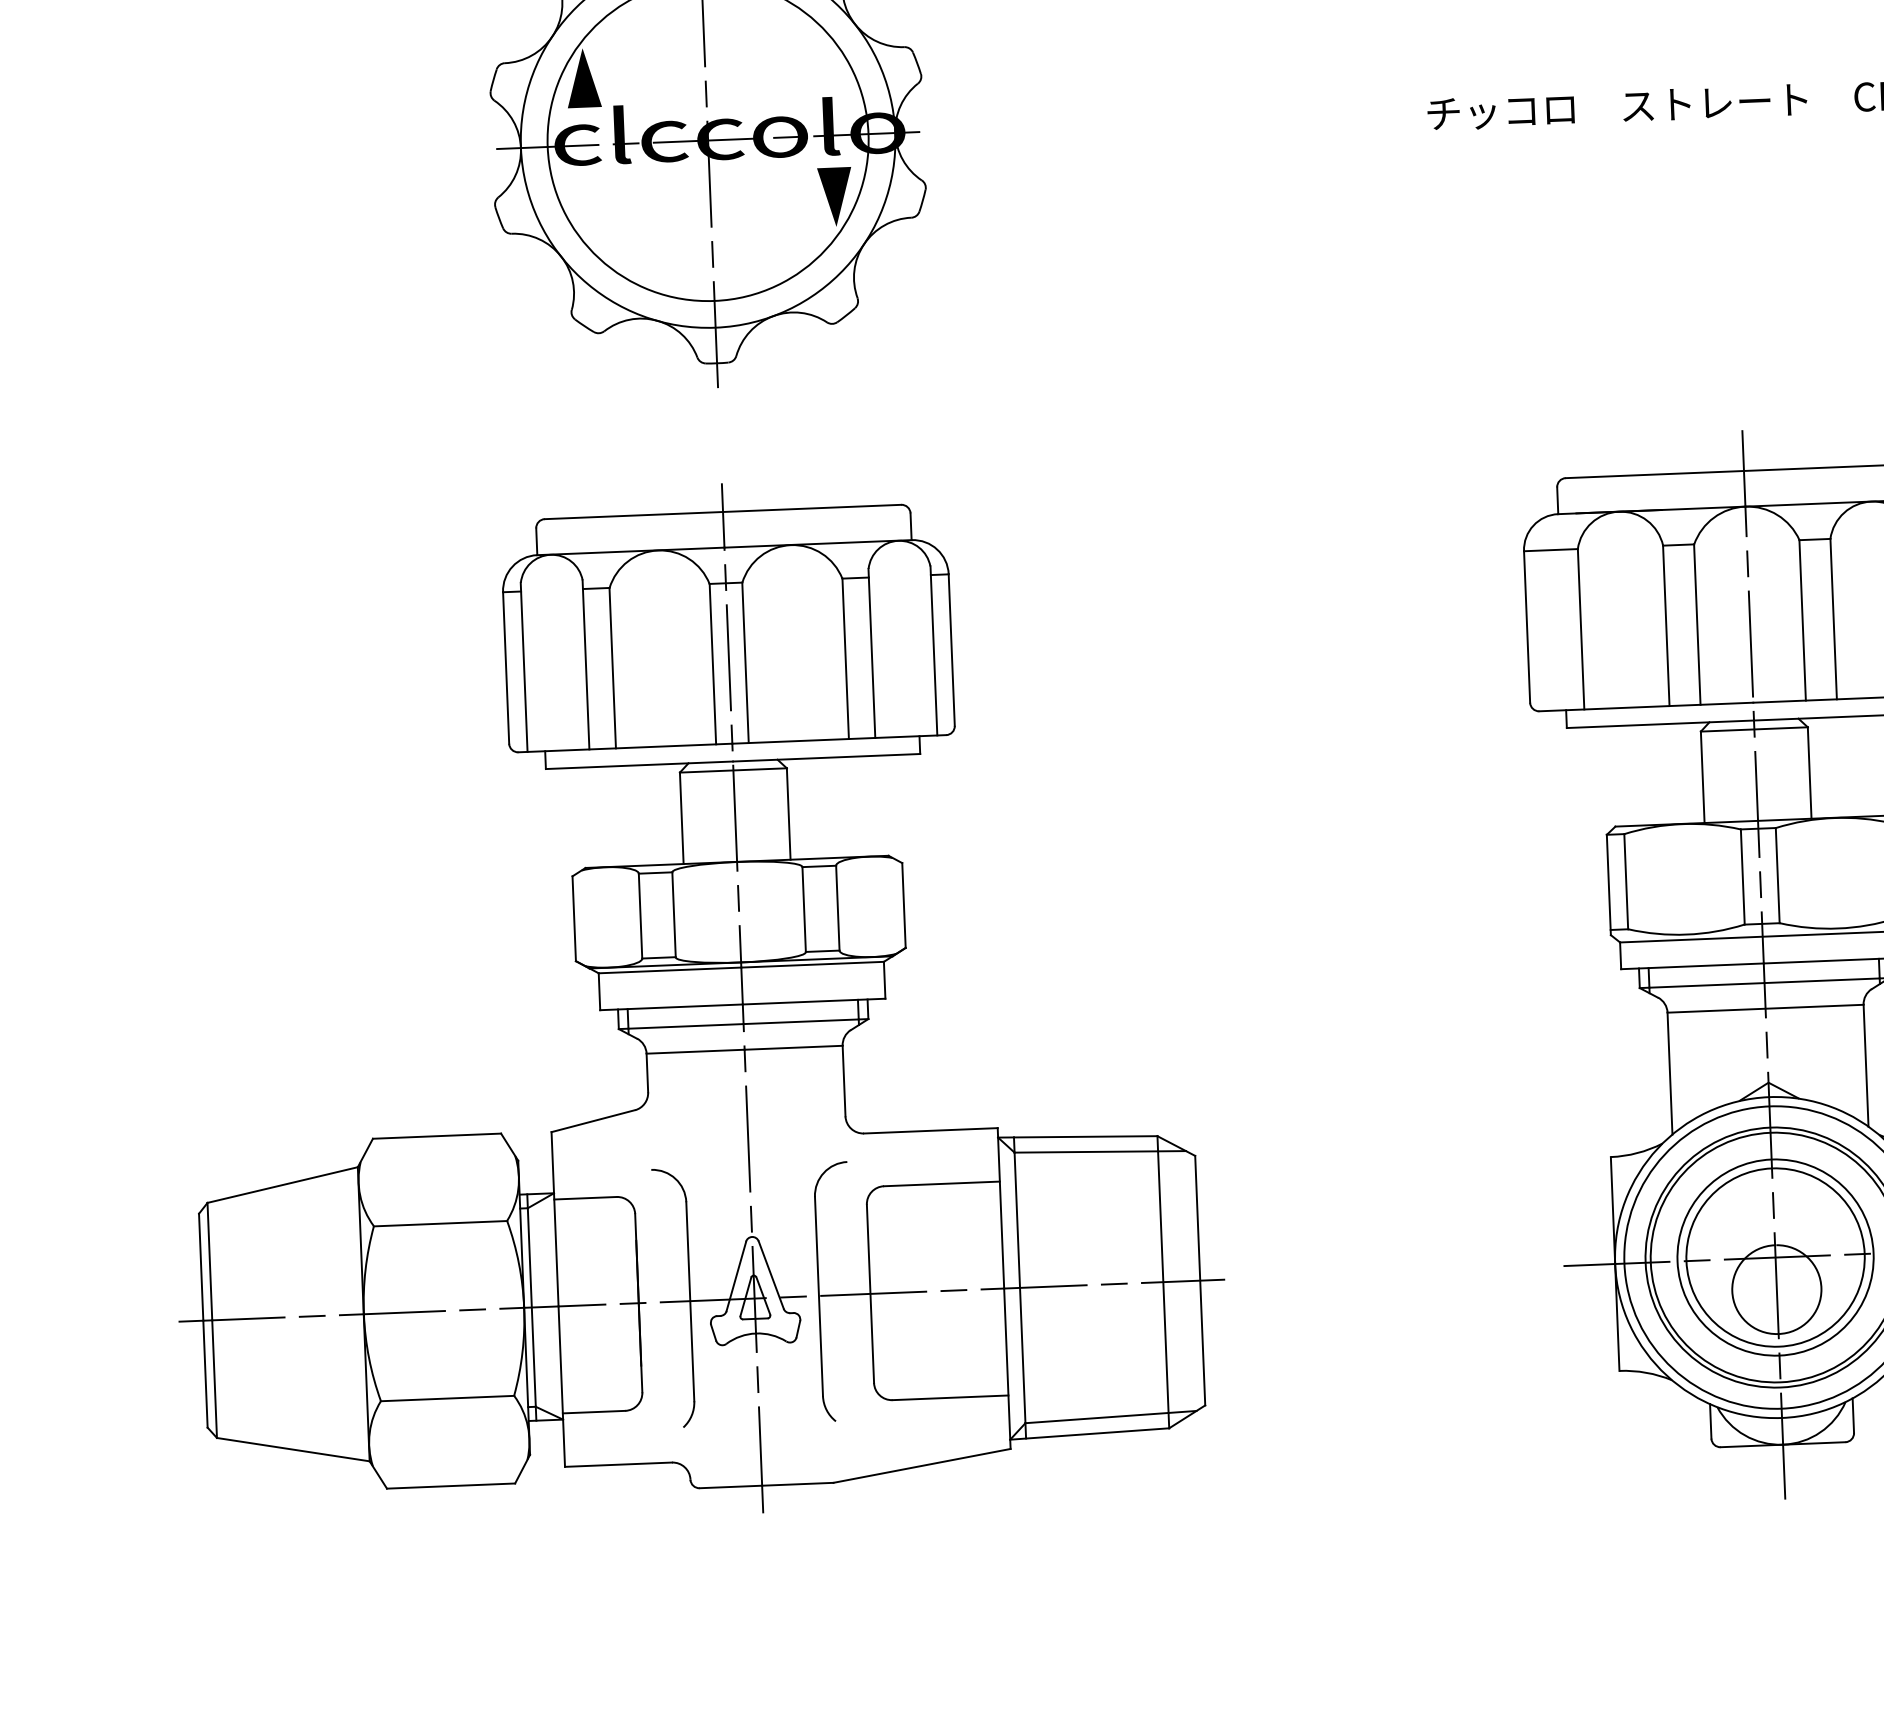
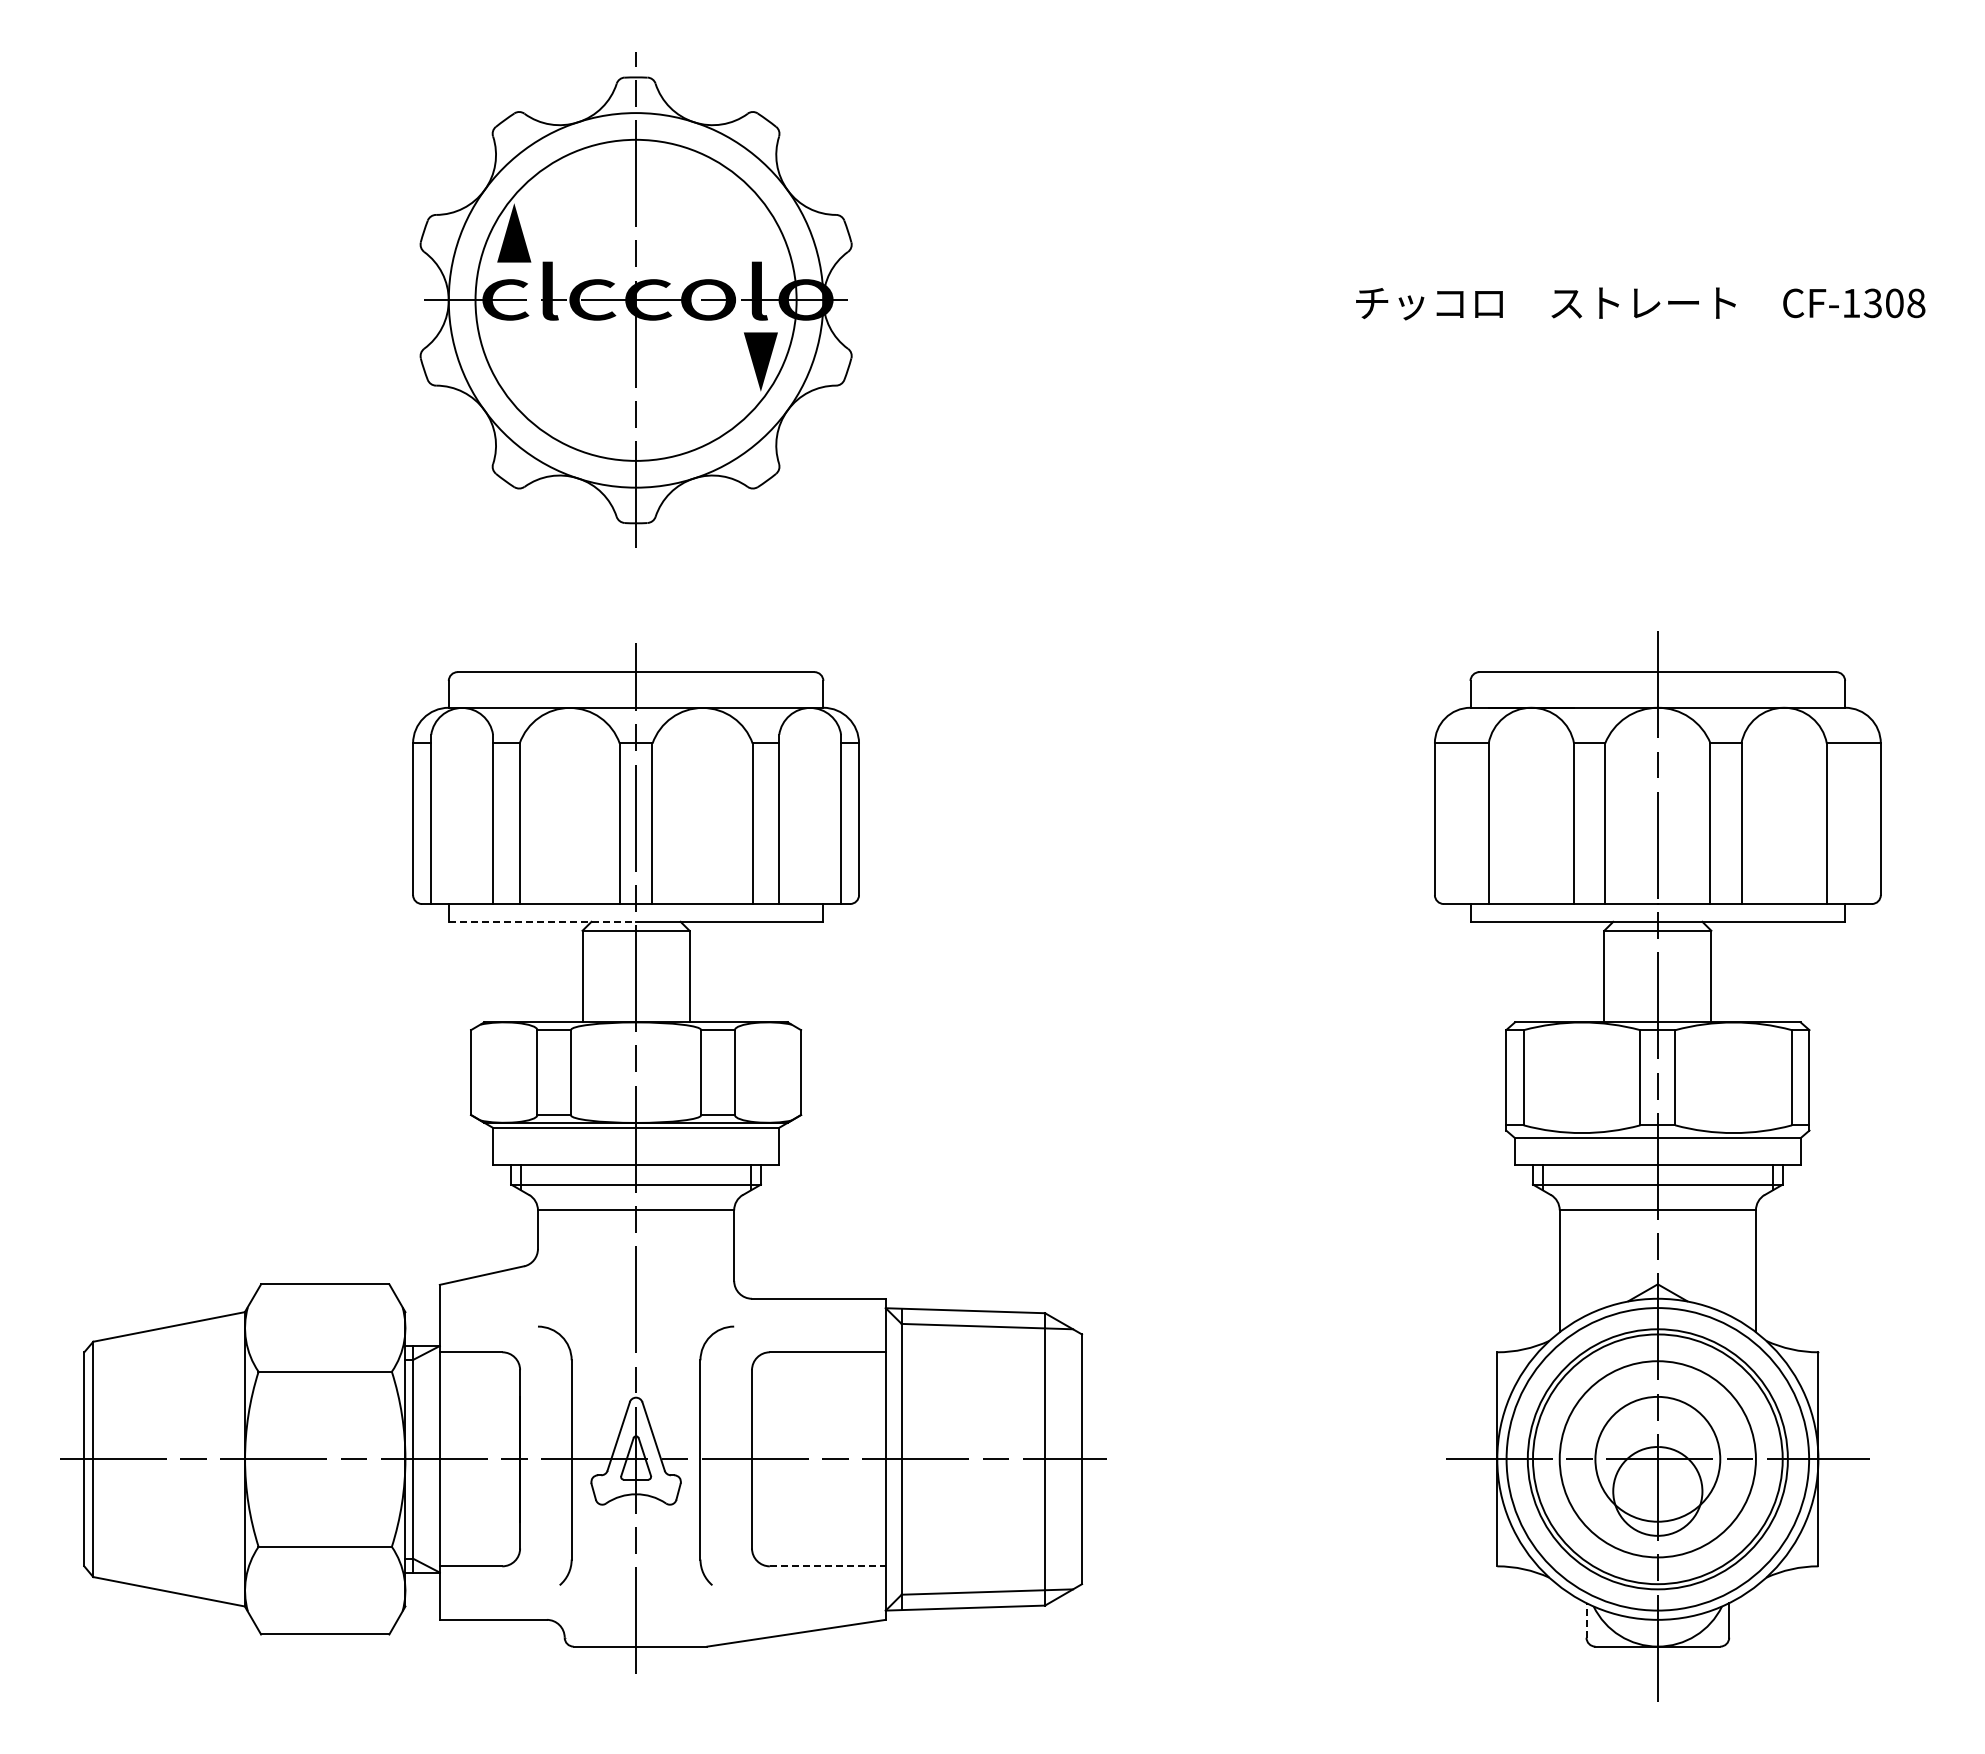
line: (639, 764) -> (542, 921), solid -> dashed
circle: (1775, 1257) -> (1657, 1459), size x0.7
line: (950, 1397) -> (827, 1566), solid -> dashed
line: (1710, 1420) -> (1586, 1619), solid -> dashed

